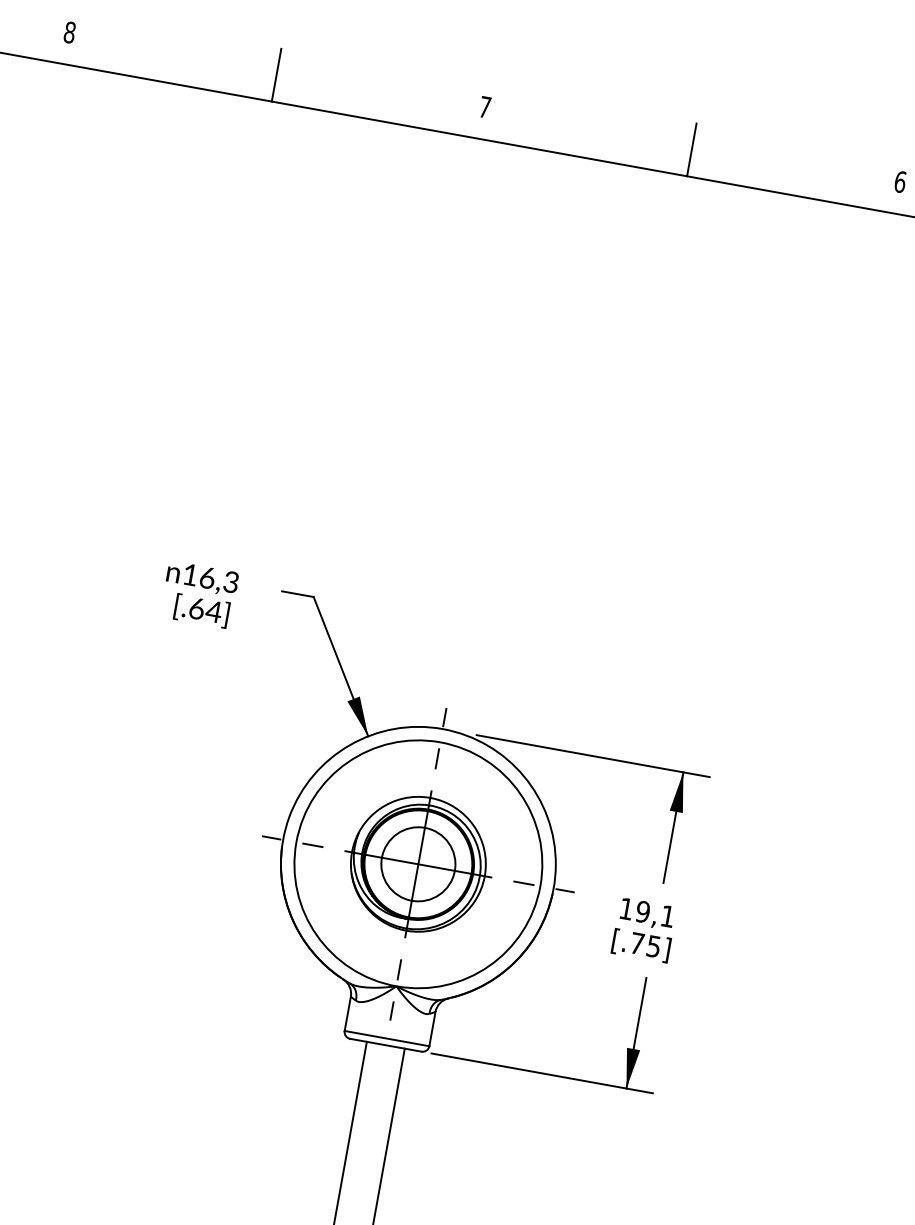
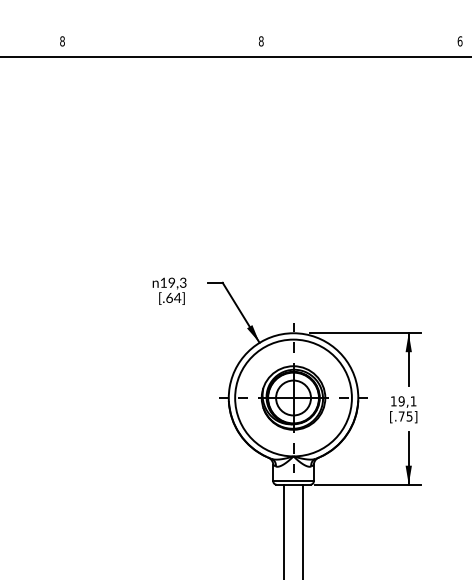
line: (275, 74) -> (161, 43), removed
text: (483, 107) -> (260, 41), 7 -> 8
line: (691, 148) -> (360, 43), removed
text: (206, 577) -> (171, 282), 16,3 -> 19,3

